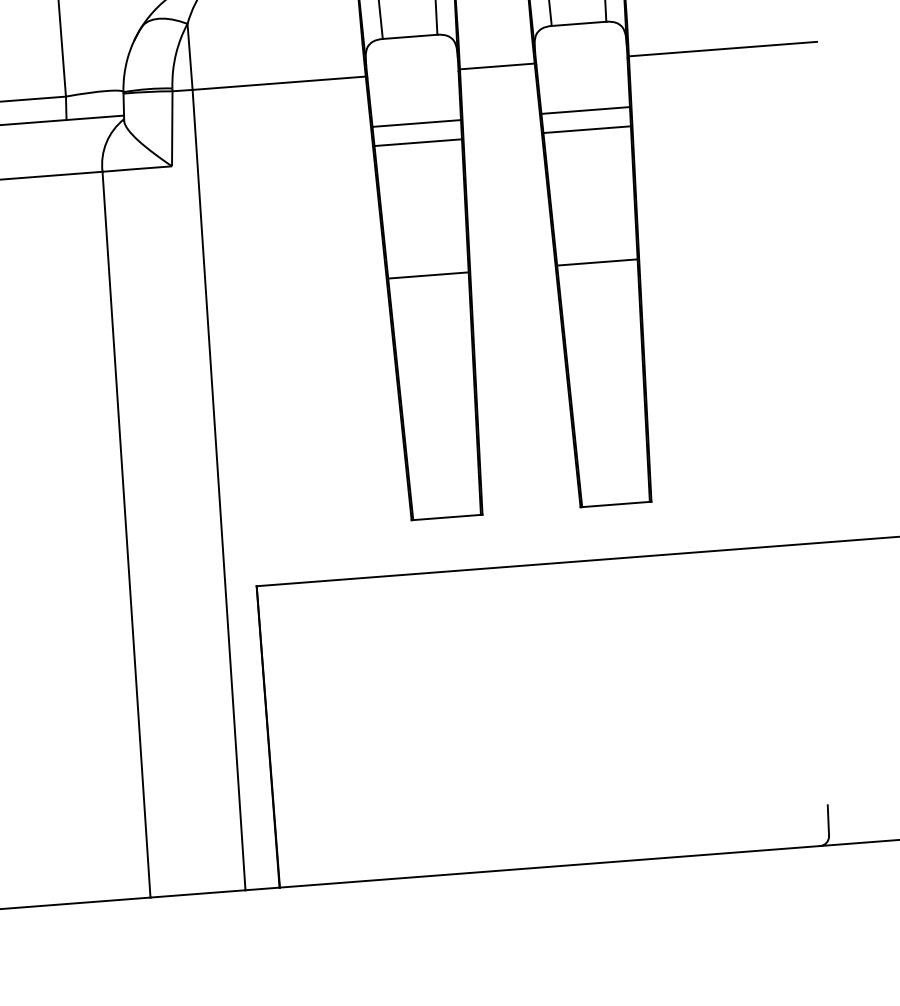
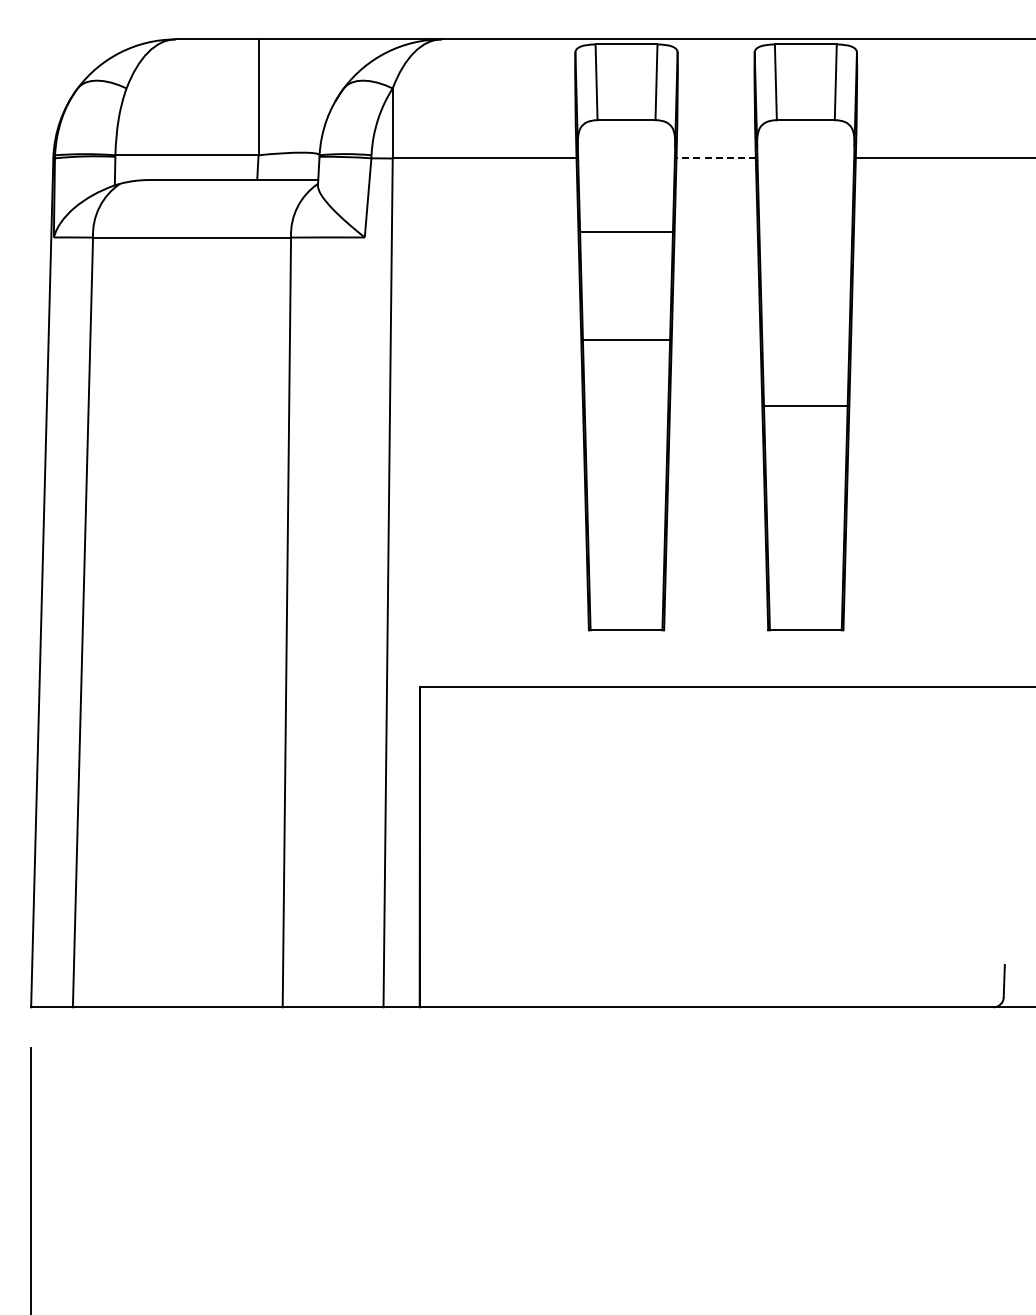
line: (497, 66) -> (716, 158), solid -> dashed
line: (585, 110) -> (805, 212), removed
line: (416, 123) -> (626, 212), removed
line: (586, 129) -> (805, 232), removed
line: (597, 262) -> (805, 406), moved
line: (428, 275) -> (626, 340), moved

